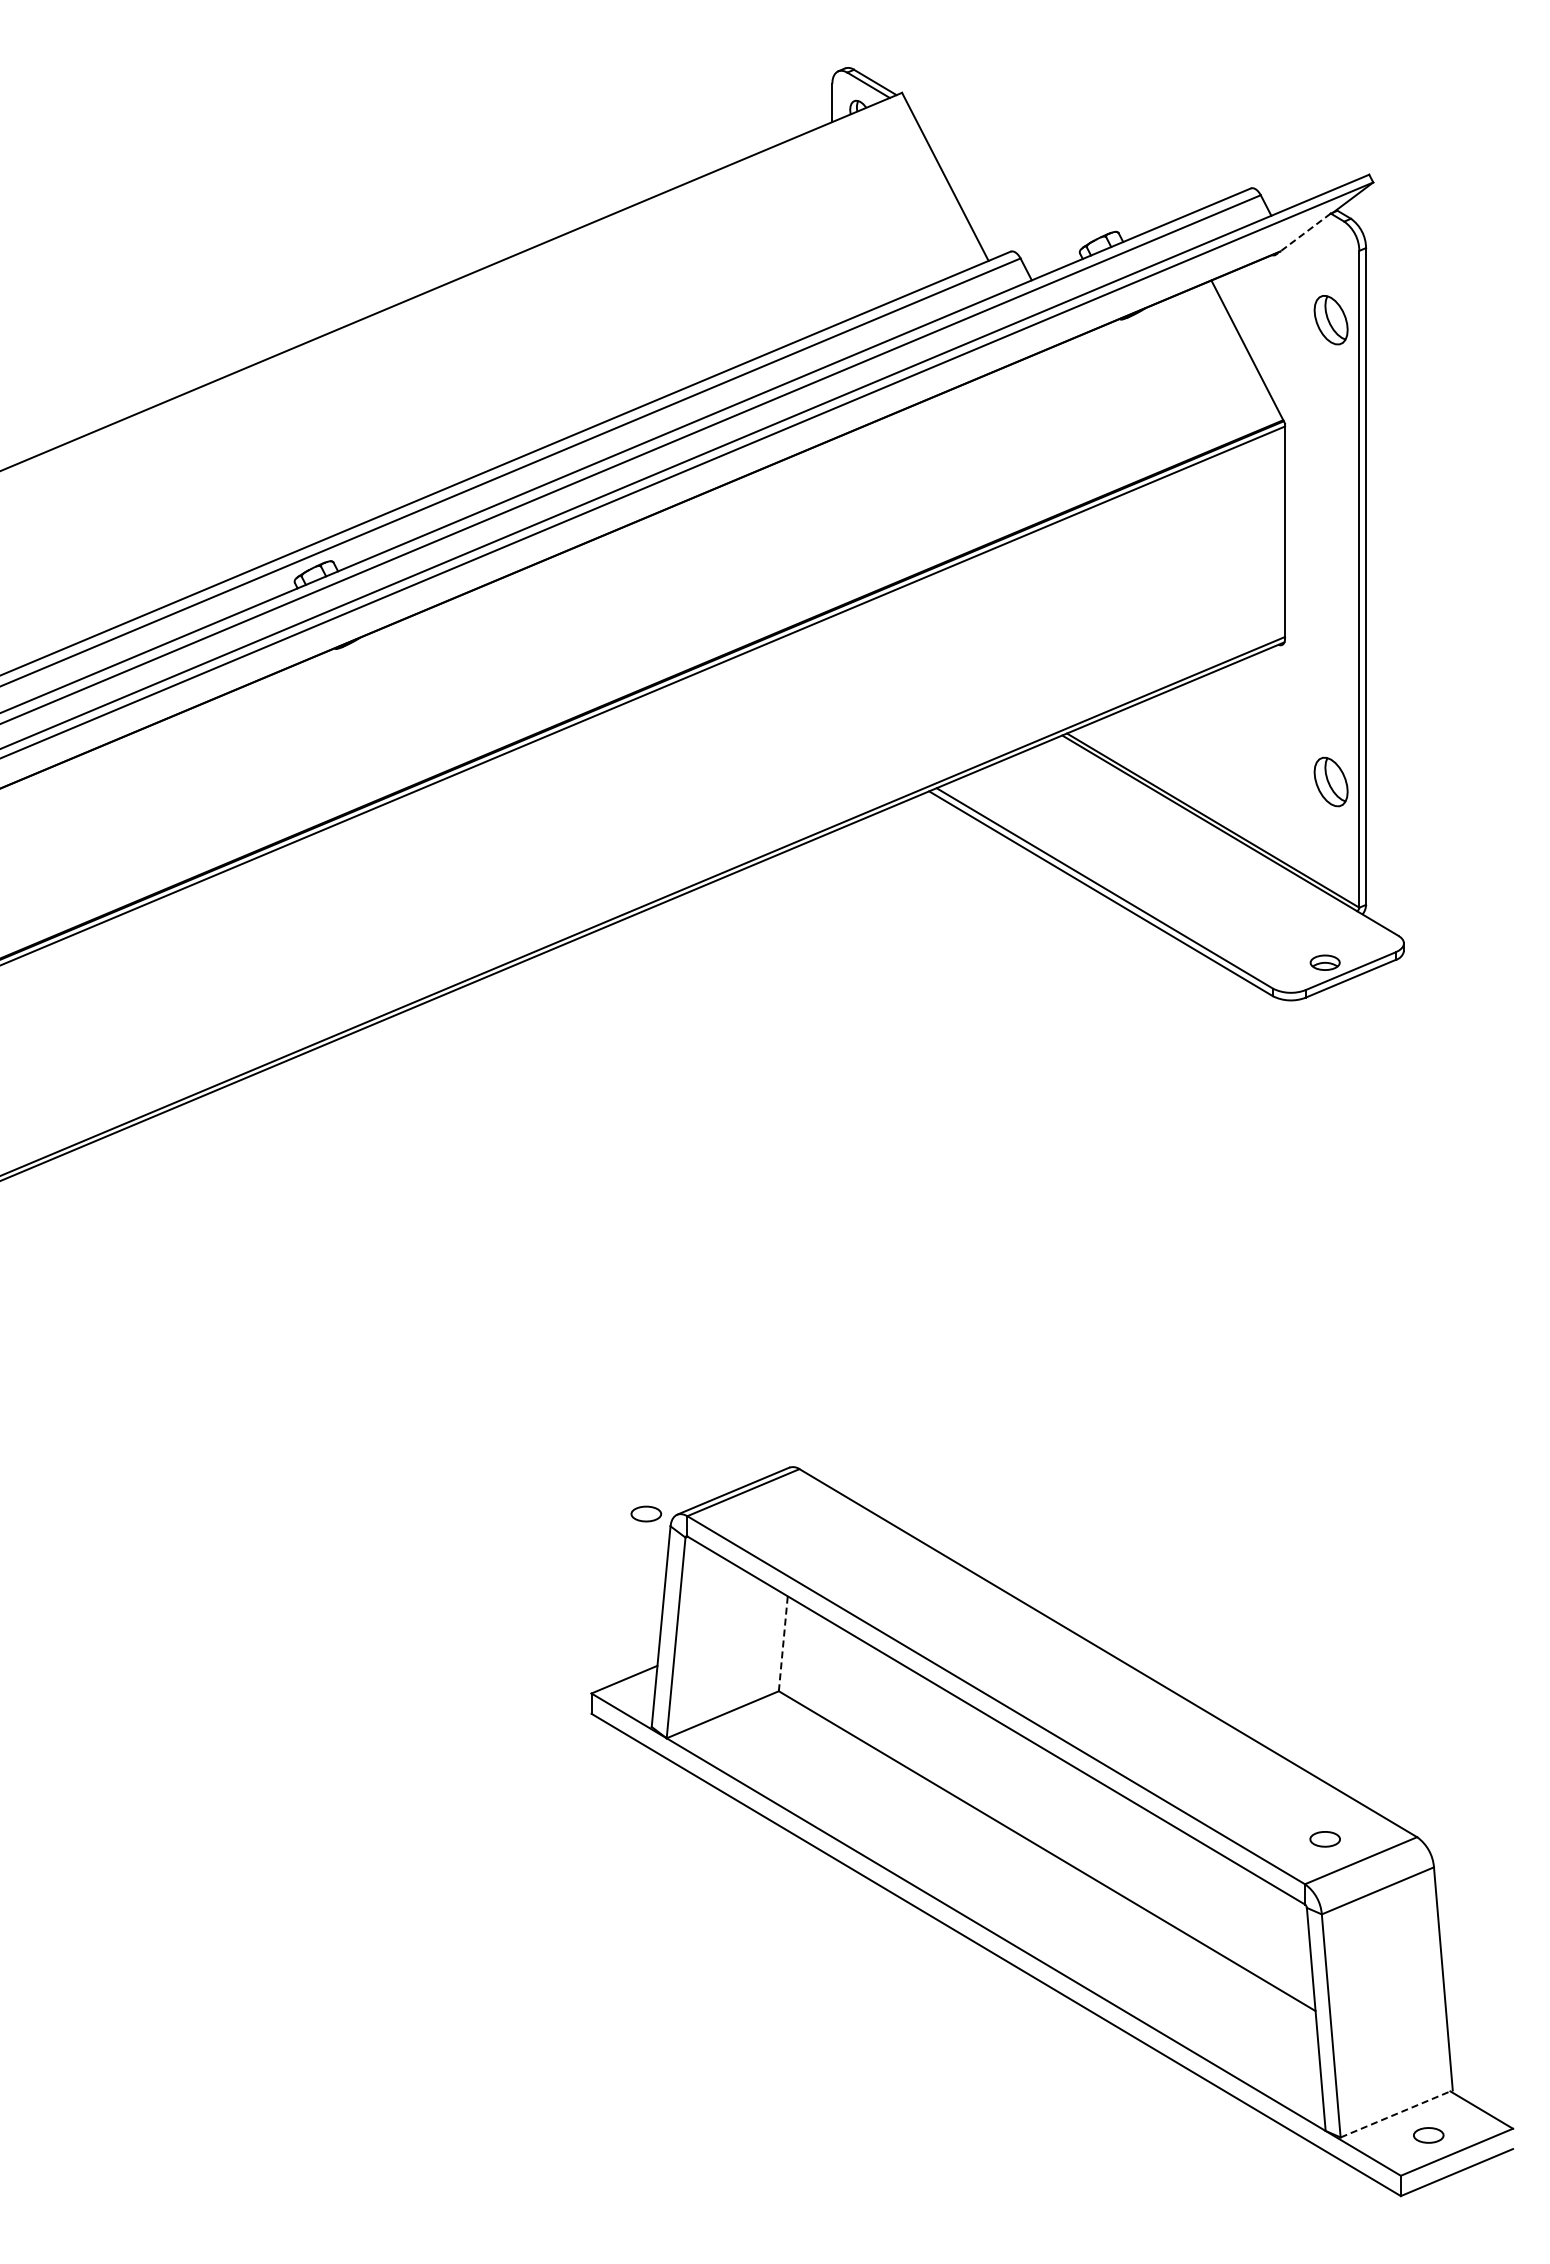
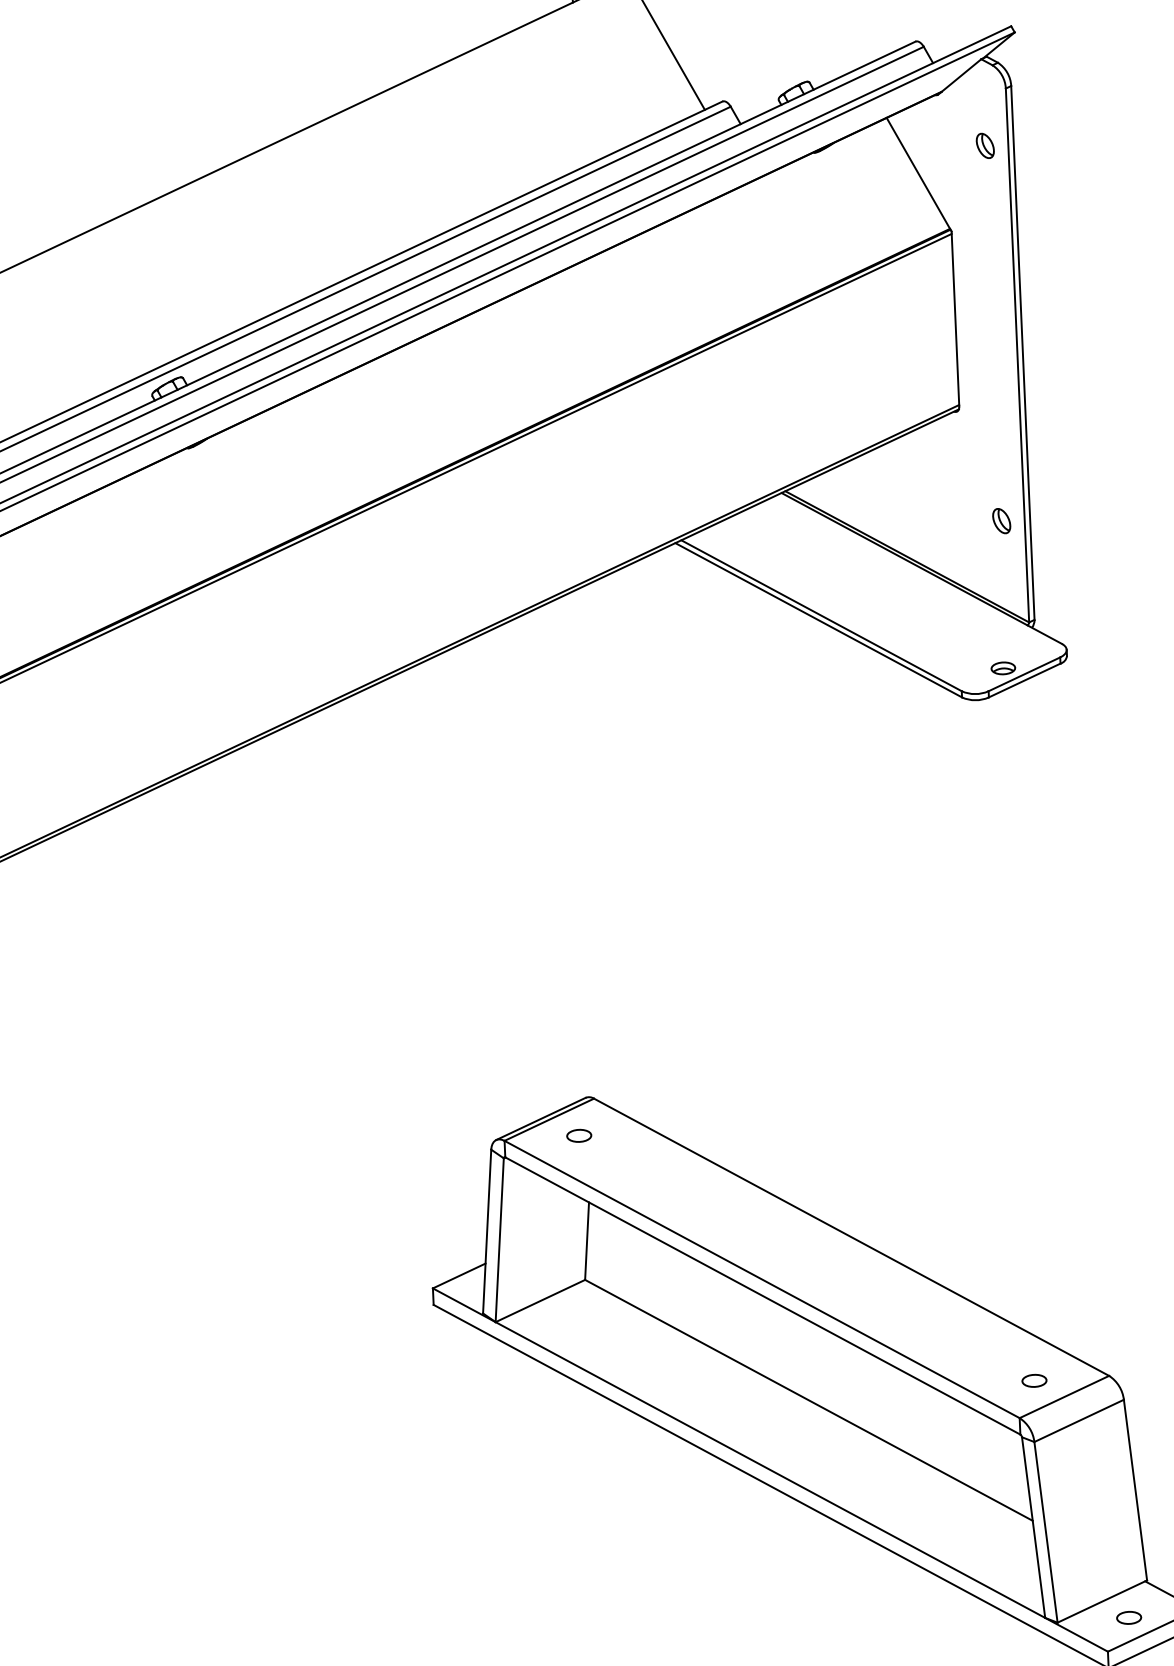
line: (1303, 234) -> (959, 77), dashed -> solid
part: (1330, 320) -> (984, 146), size x0.62
part: (1330, 781) -> (1001, 520), size x0.62
part: (646, 1513) -> (579, 1135), moved
line: (783, 1643) -> (587, 1240), dashed -> solid
line: (1396, 2113) -> (1102, 1601), dashed -> solid

